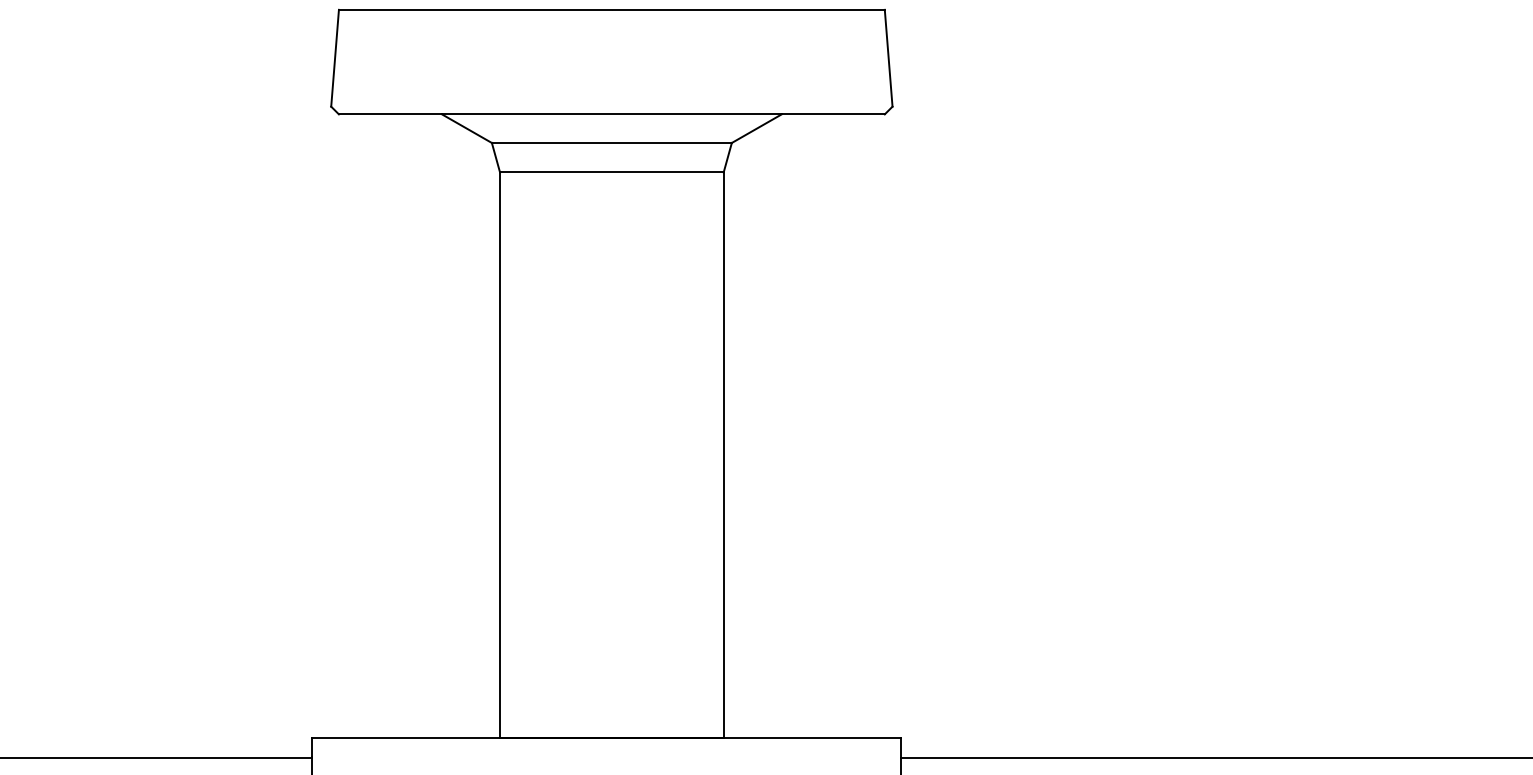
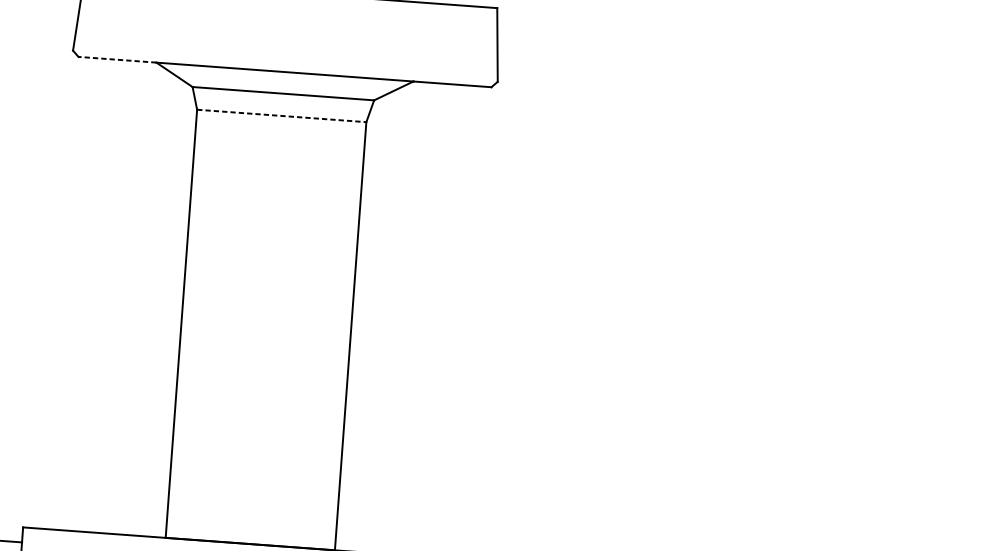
line: (390, 114) -> (117, 59), solid -> dashed
line: (611, 172) -> (281, 116), solid -> dashed

